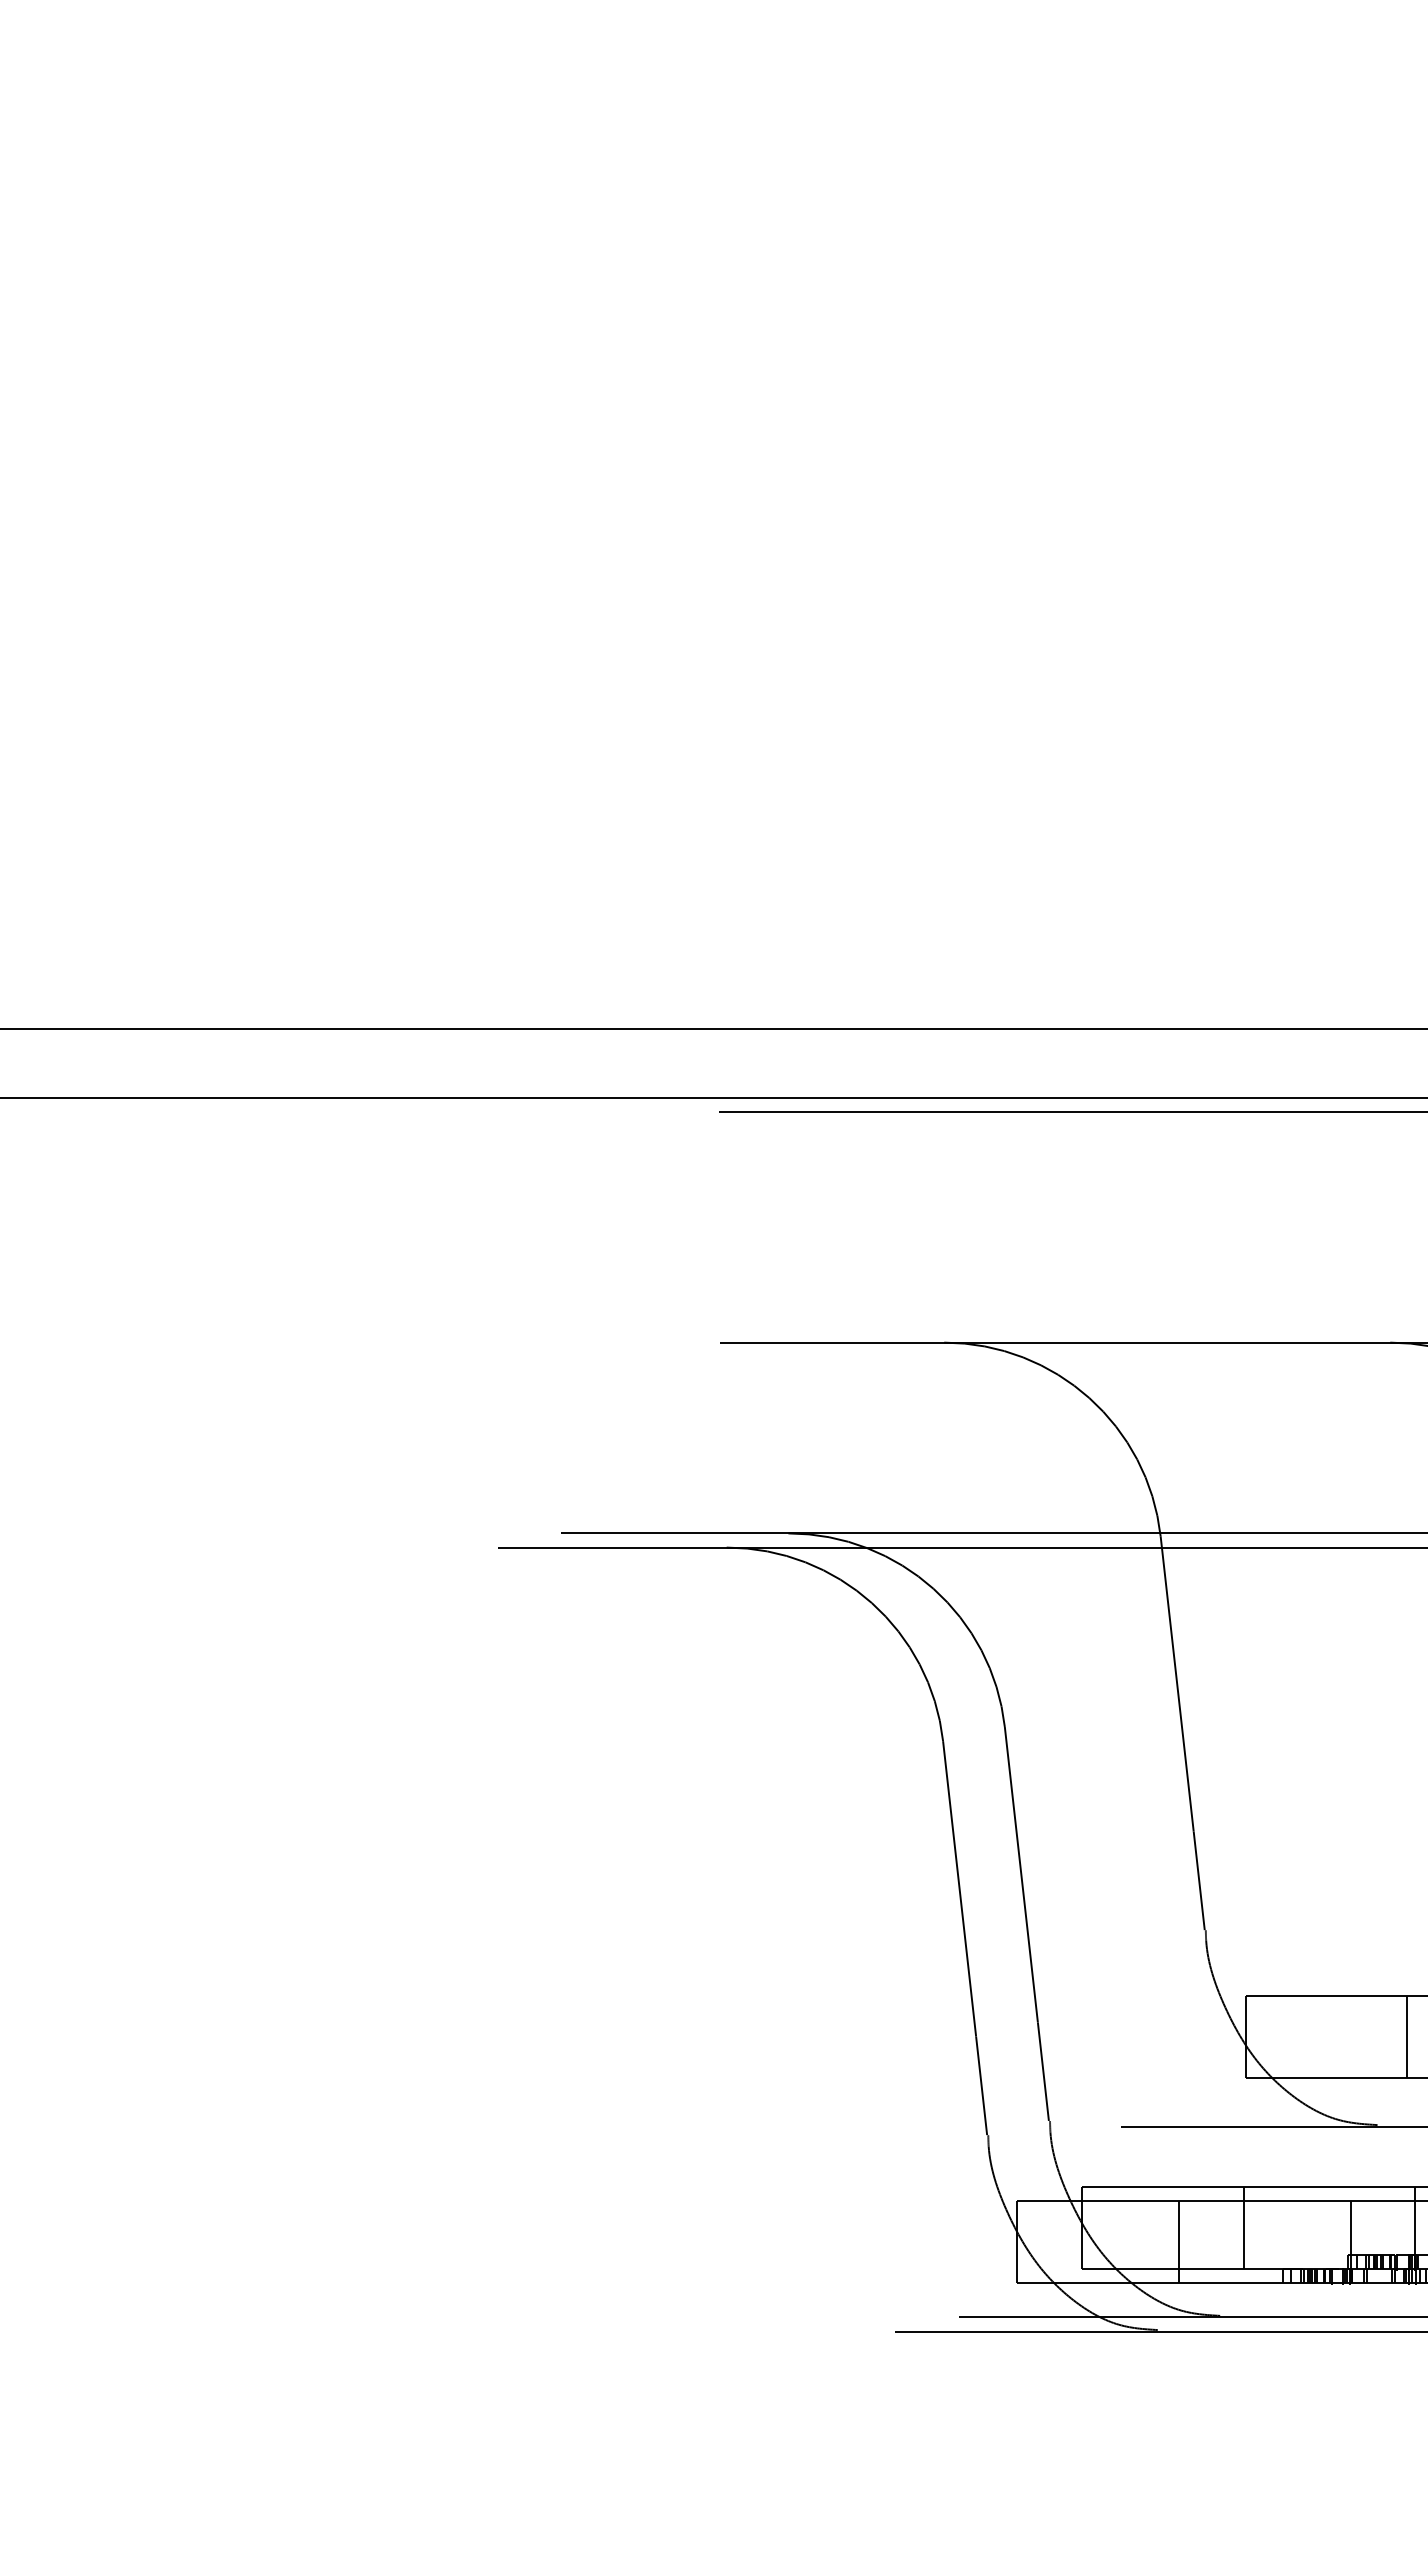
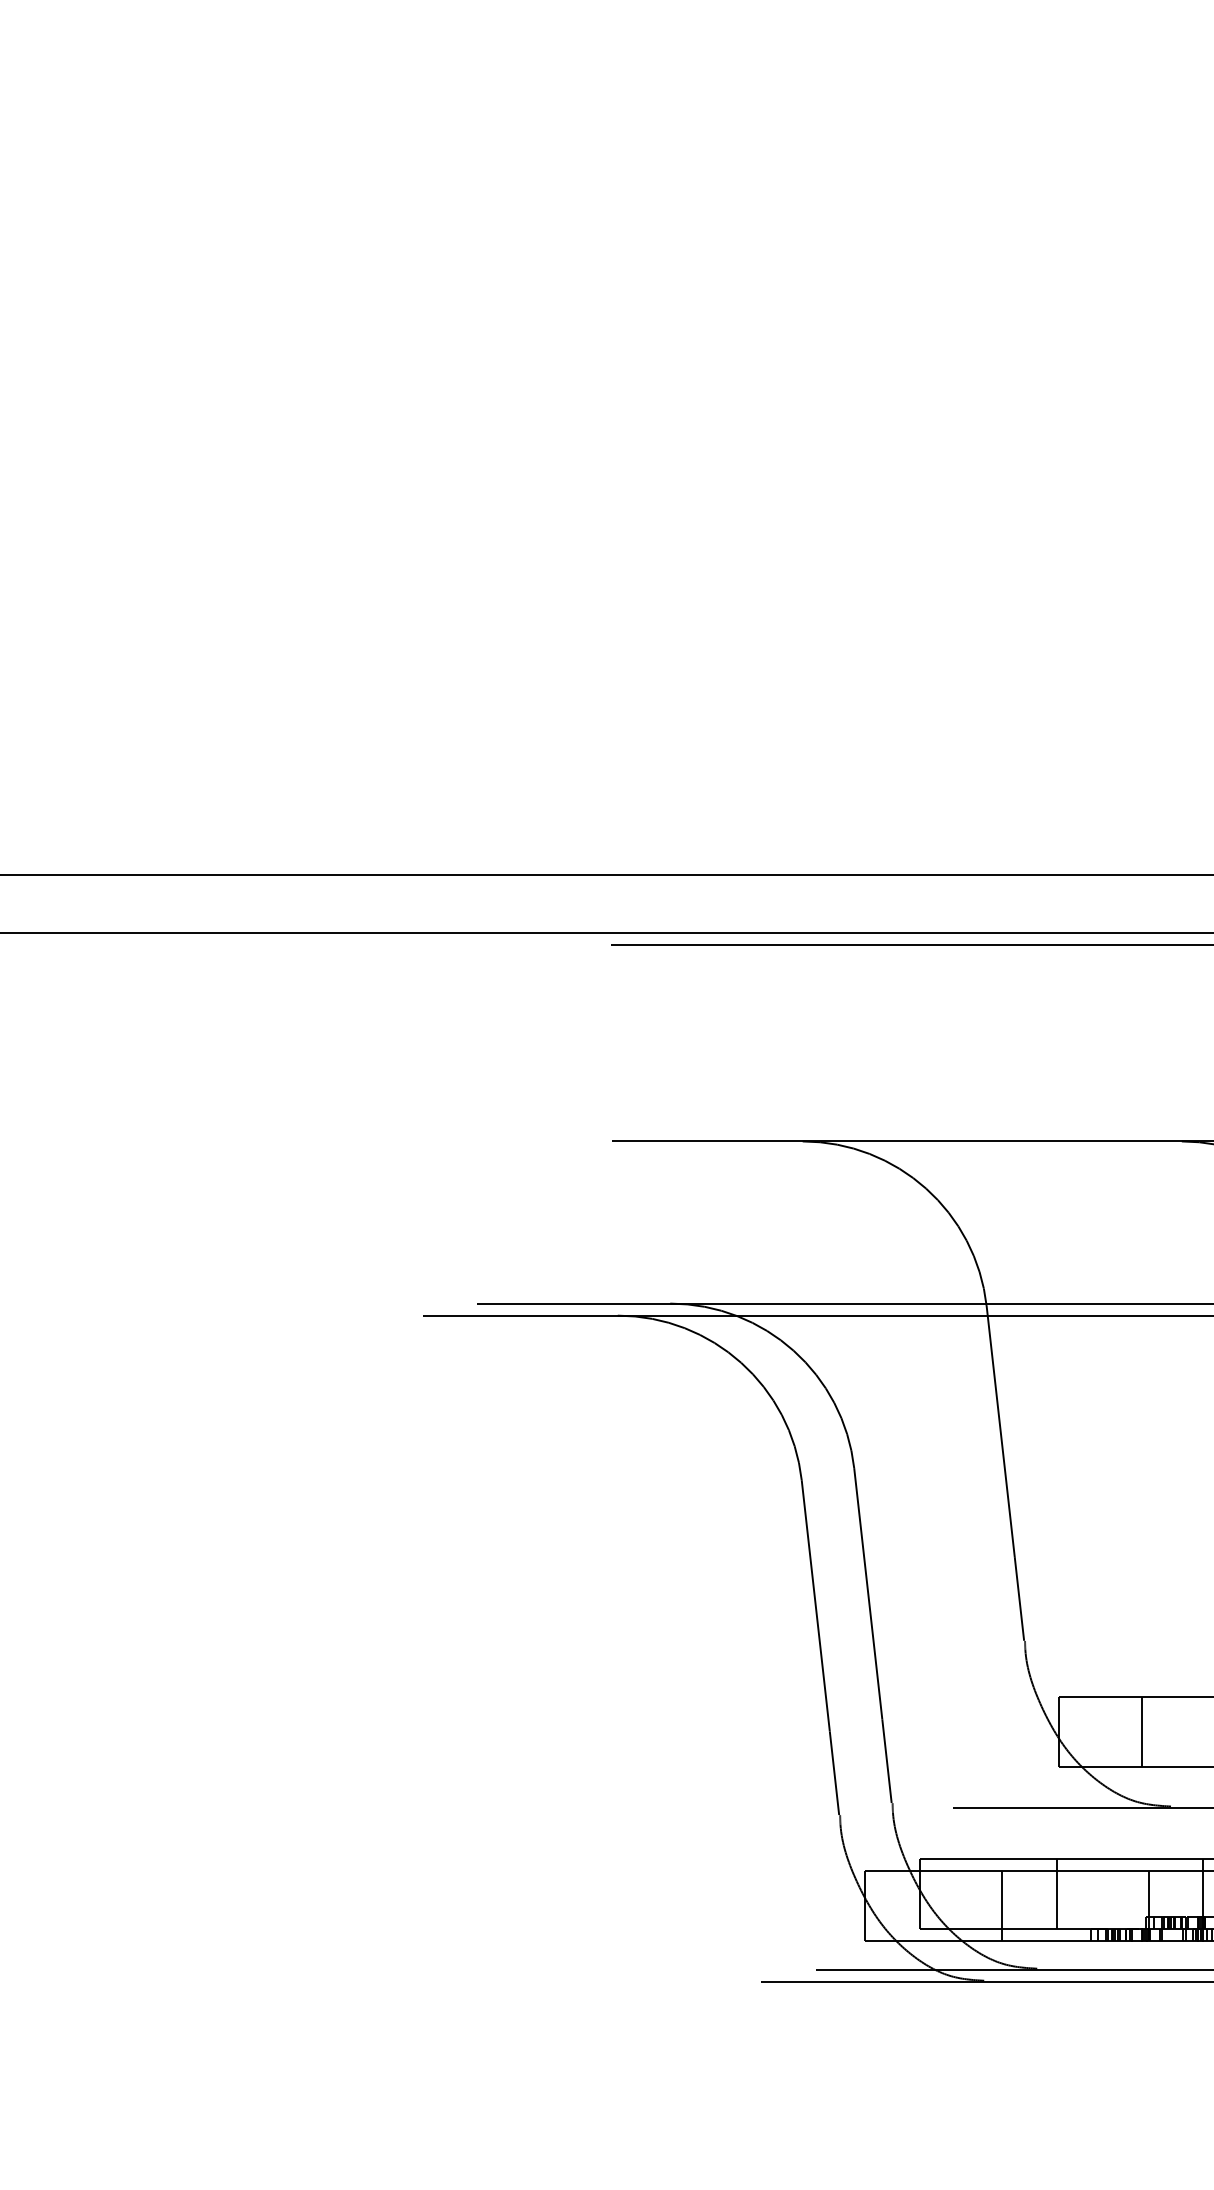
line: (1406, 2036) -> (1142, 1731), moved

